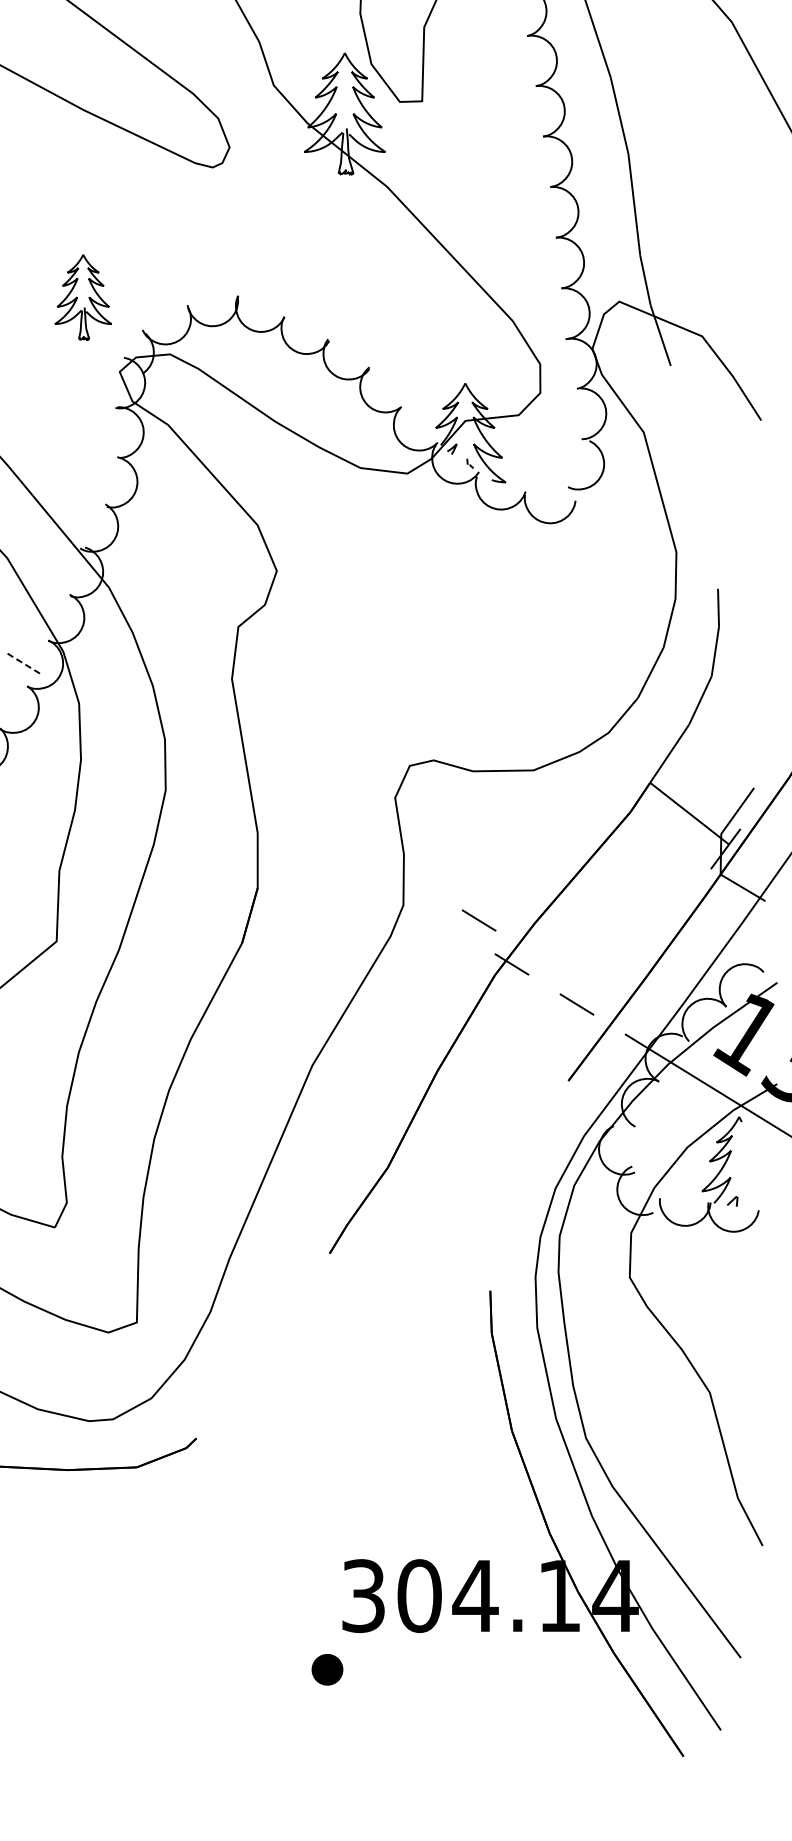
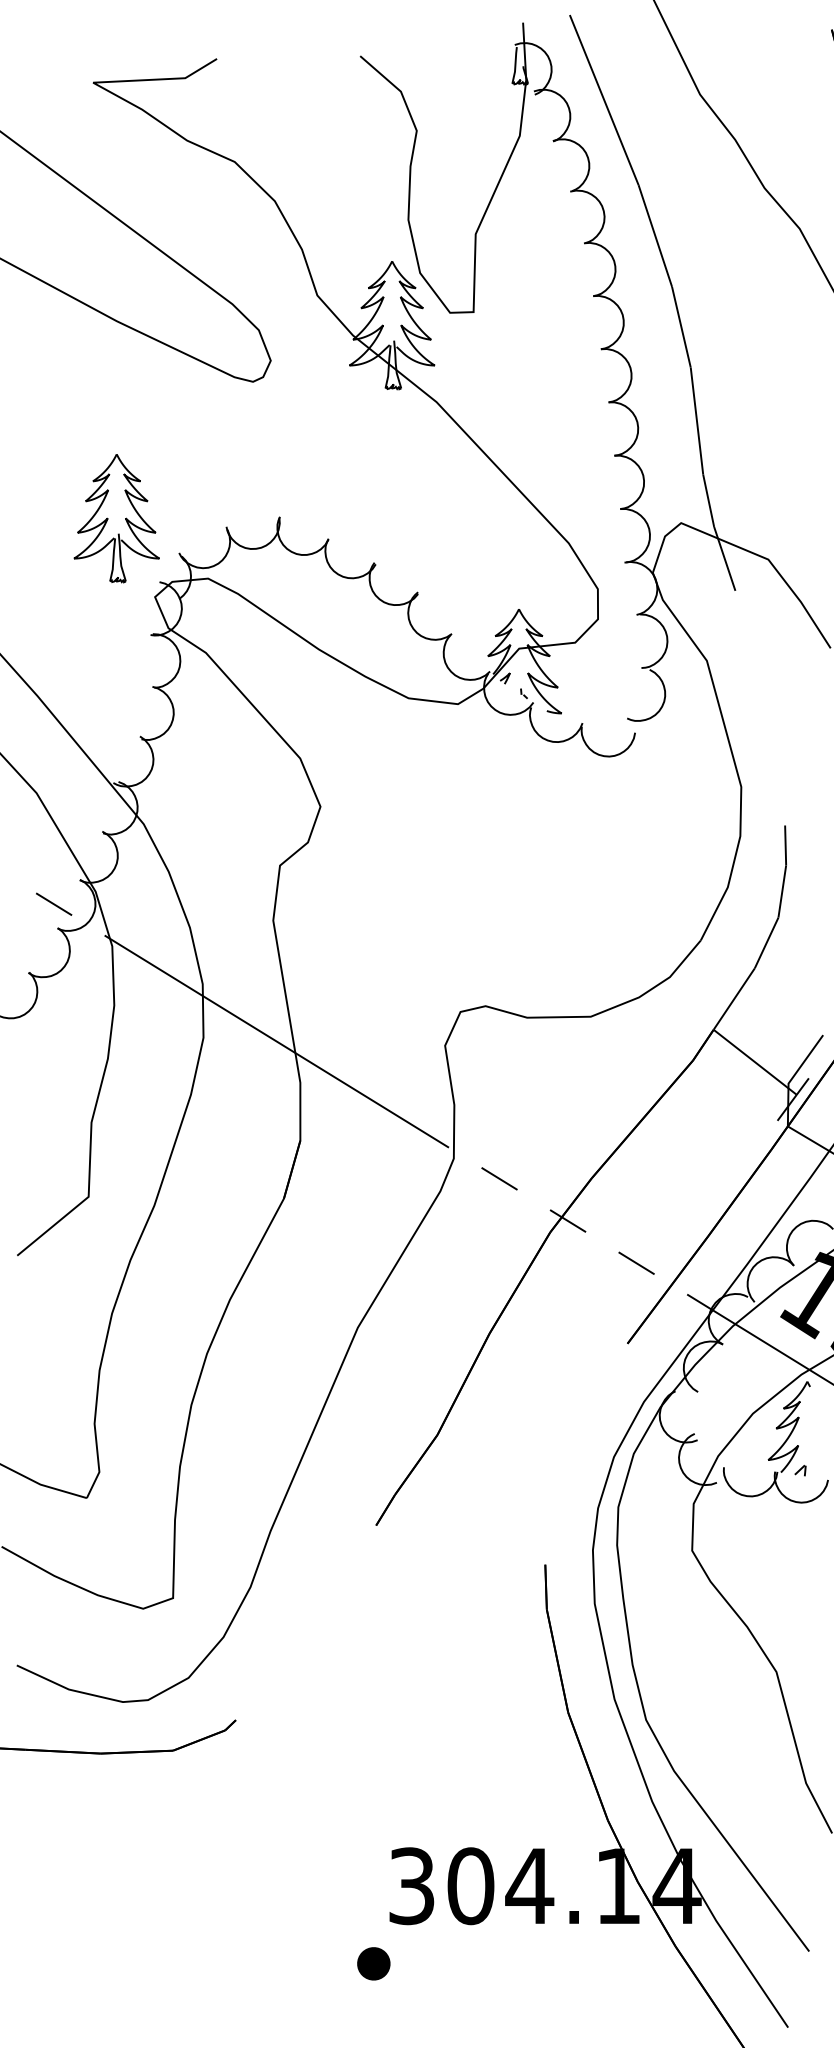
part: (83, 297) -> (116, 518), size x1.43
line: (24, 663) -> (54, 904), dashed -> solid
line: (235, 793) -> (276, 1041), added
line: (479, 920) -> (499, 1178), moved

